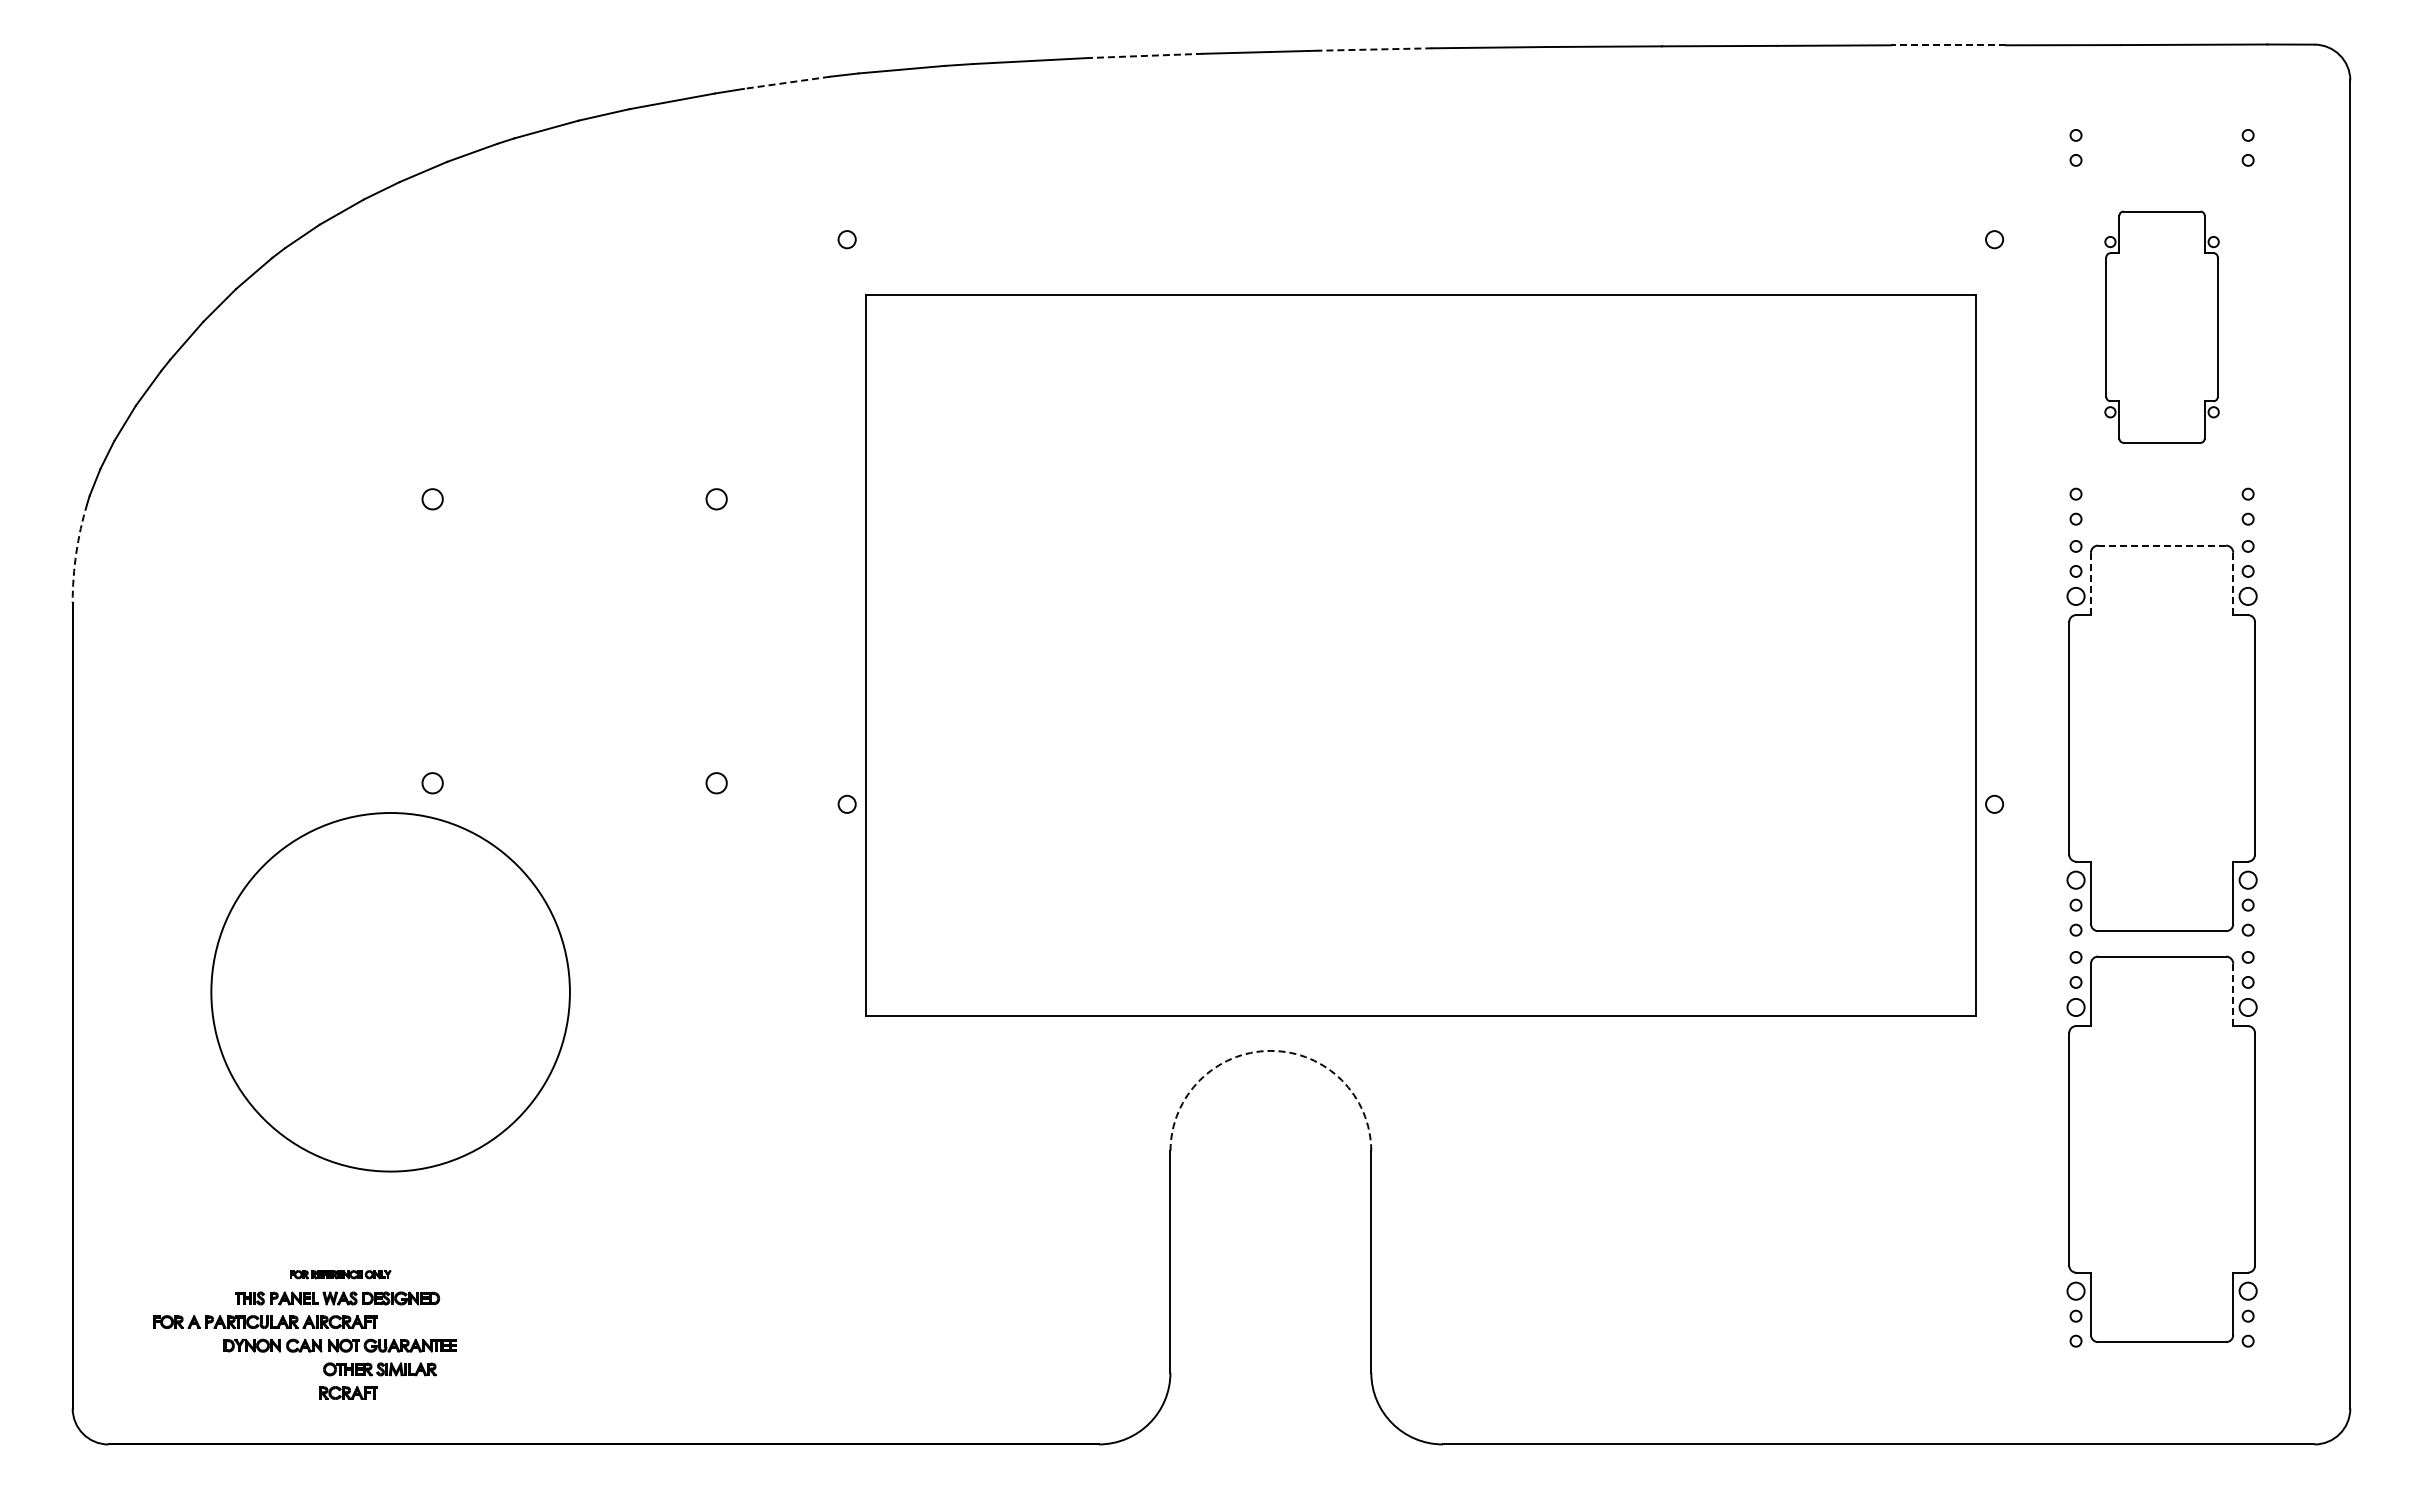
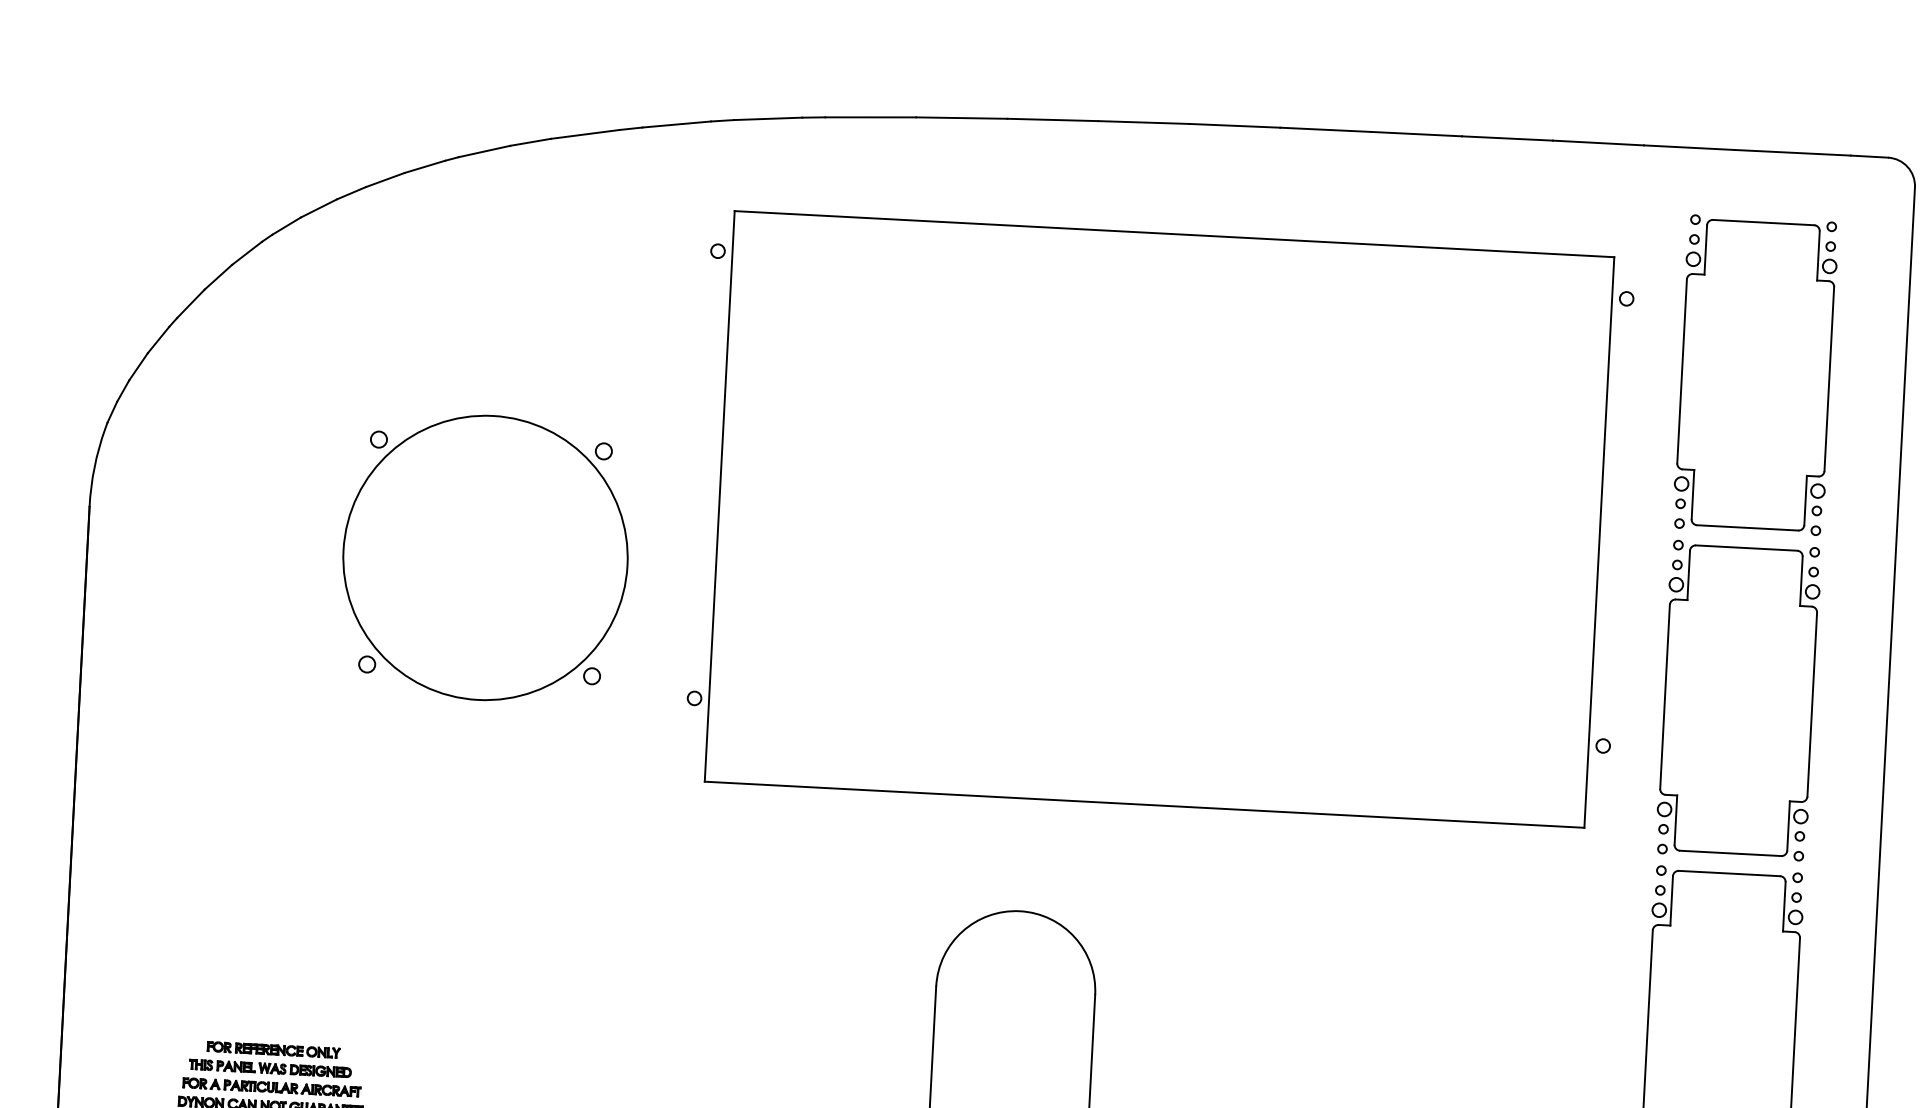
line: (1948, 45) -> (1598, 143), dashed -> solid
line: (1374, 49) -> (1143, 122), dashed -> solid
line: (1145, 55) -> (961, 117), dashed -> solid
line: (786, 82) -> (676, 124), dashed -> solid
part: (2161, 326) -> (1755, 374), size x1.67
line: (2162, 545) -> (1746, 548), dashed -> solid
arc: (76, 553) -> (94, 467), dashed -> solid
line: (2233, 583) -> (1801, 581), dashed -> solid
line: (2091, 584) -> (1689, 575), dashed -> solid
part: (1420, 655) -> (1159, 519), moved
circle: (390, 992) -> (485, 558), moved
line: (2233, 994) -> (1784, 906), dashed -> solid
arc: (1270, 1050) -> (1019, 910), dashed -> solid
part: (340, 1274) -> (273, 1049), size x1.67
part: (265, 1321) -> (271, 1086), moved

